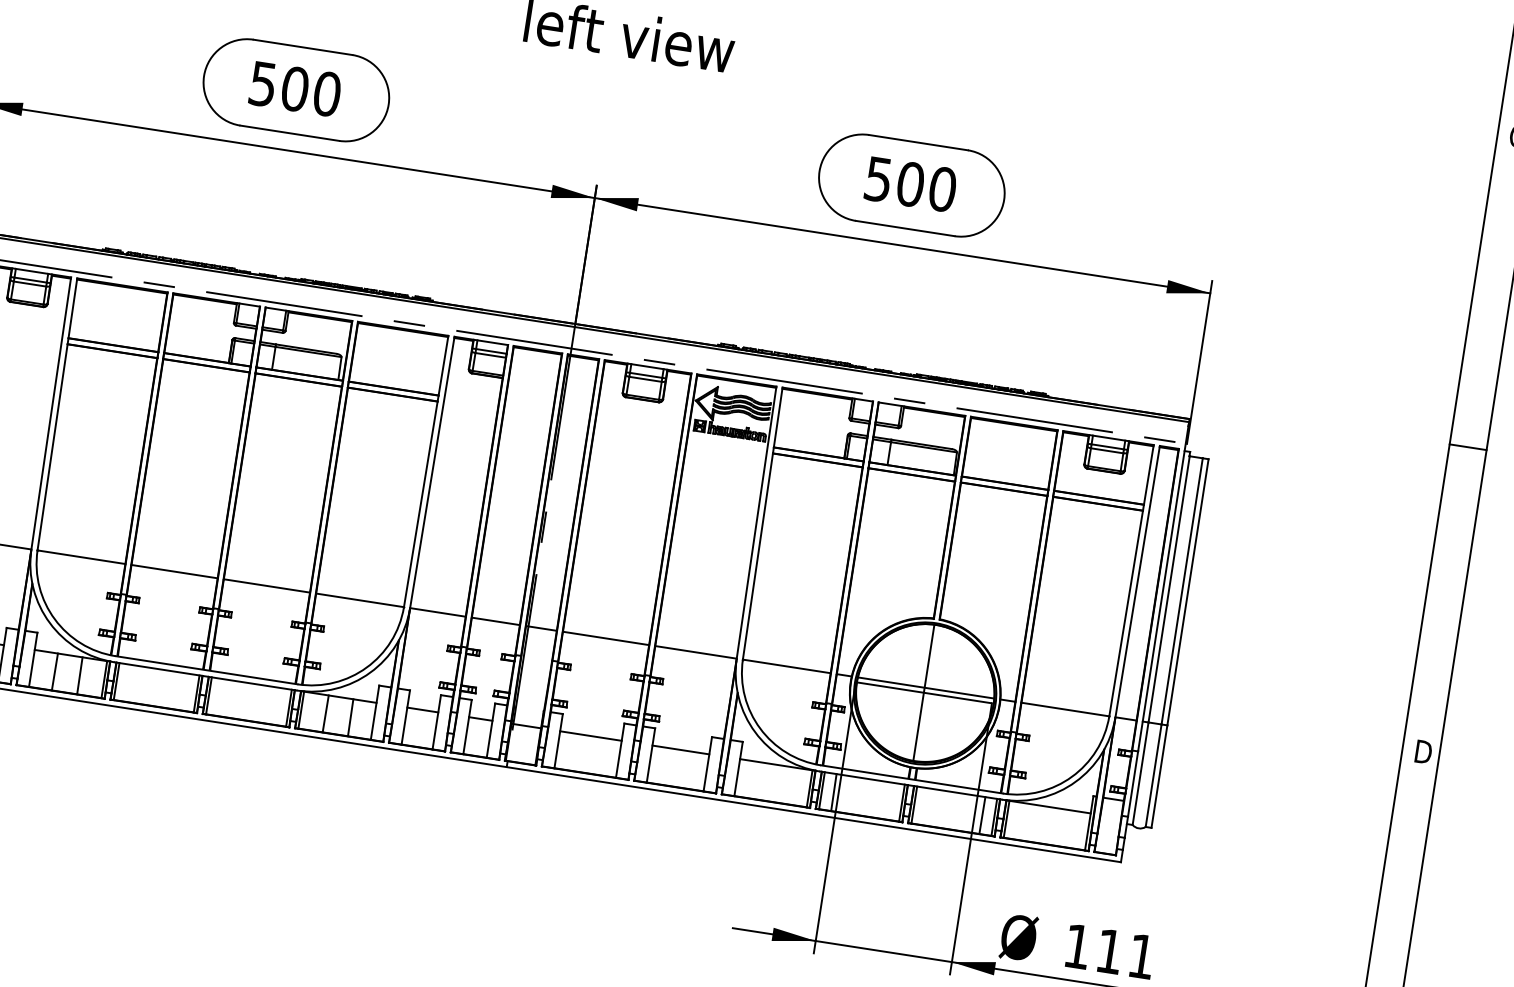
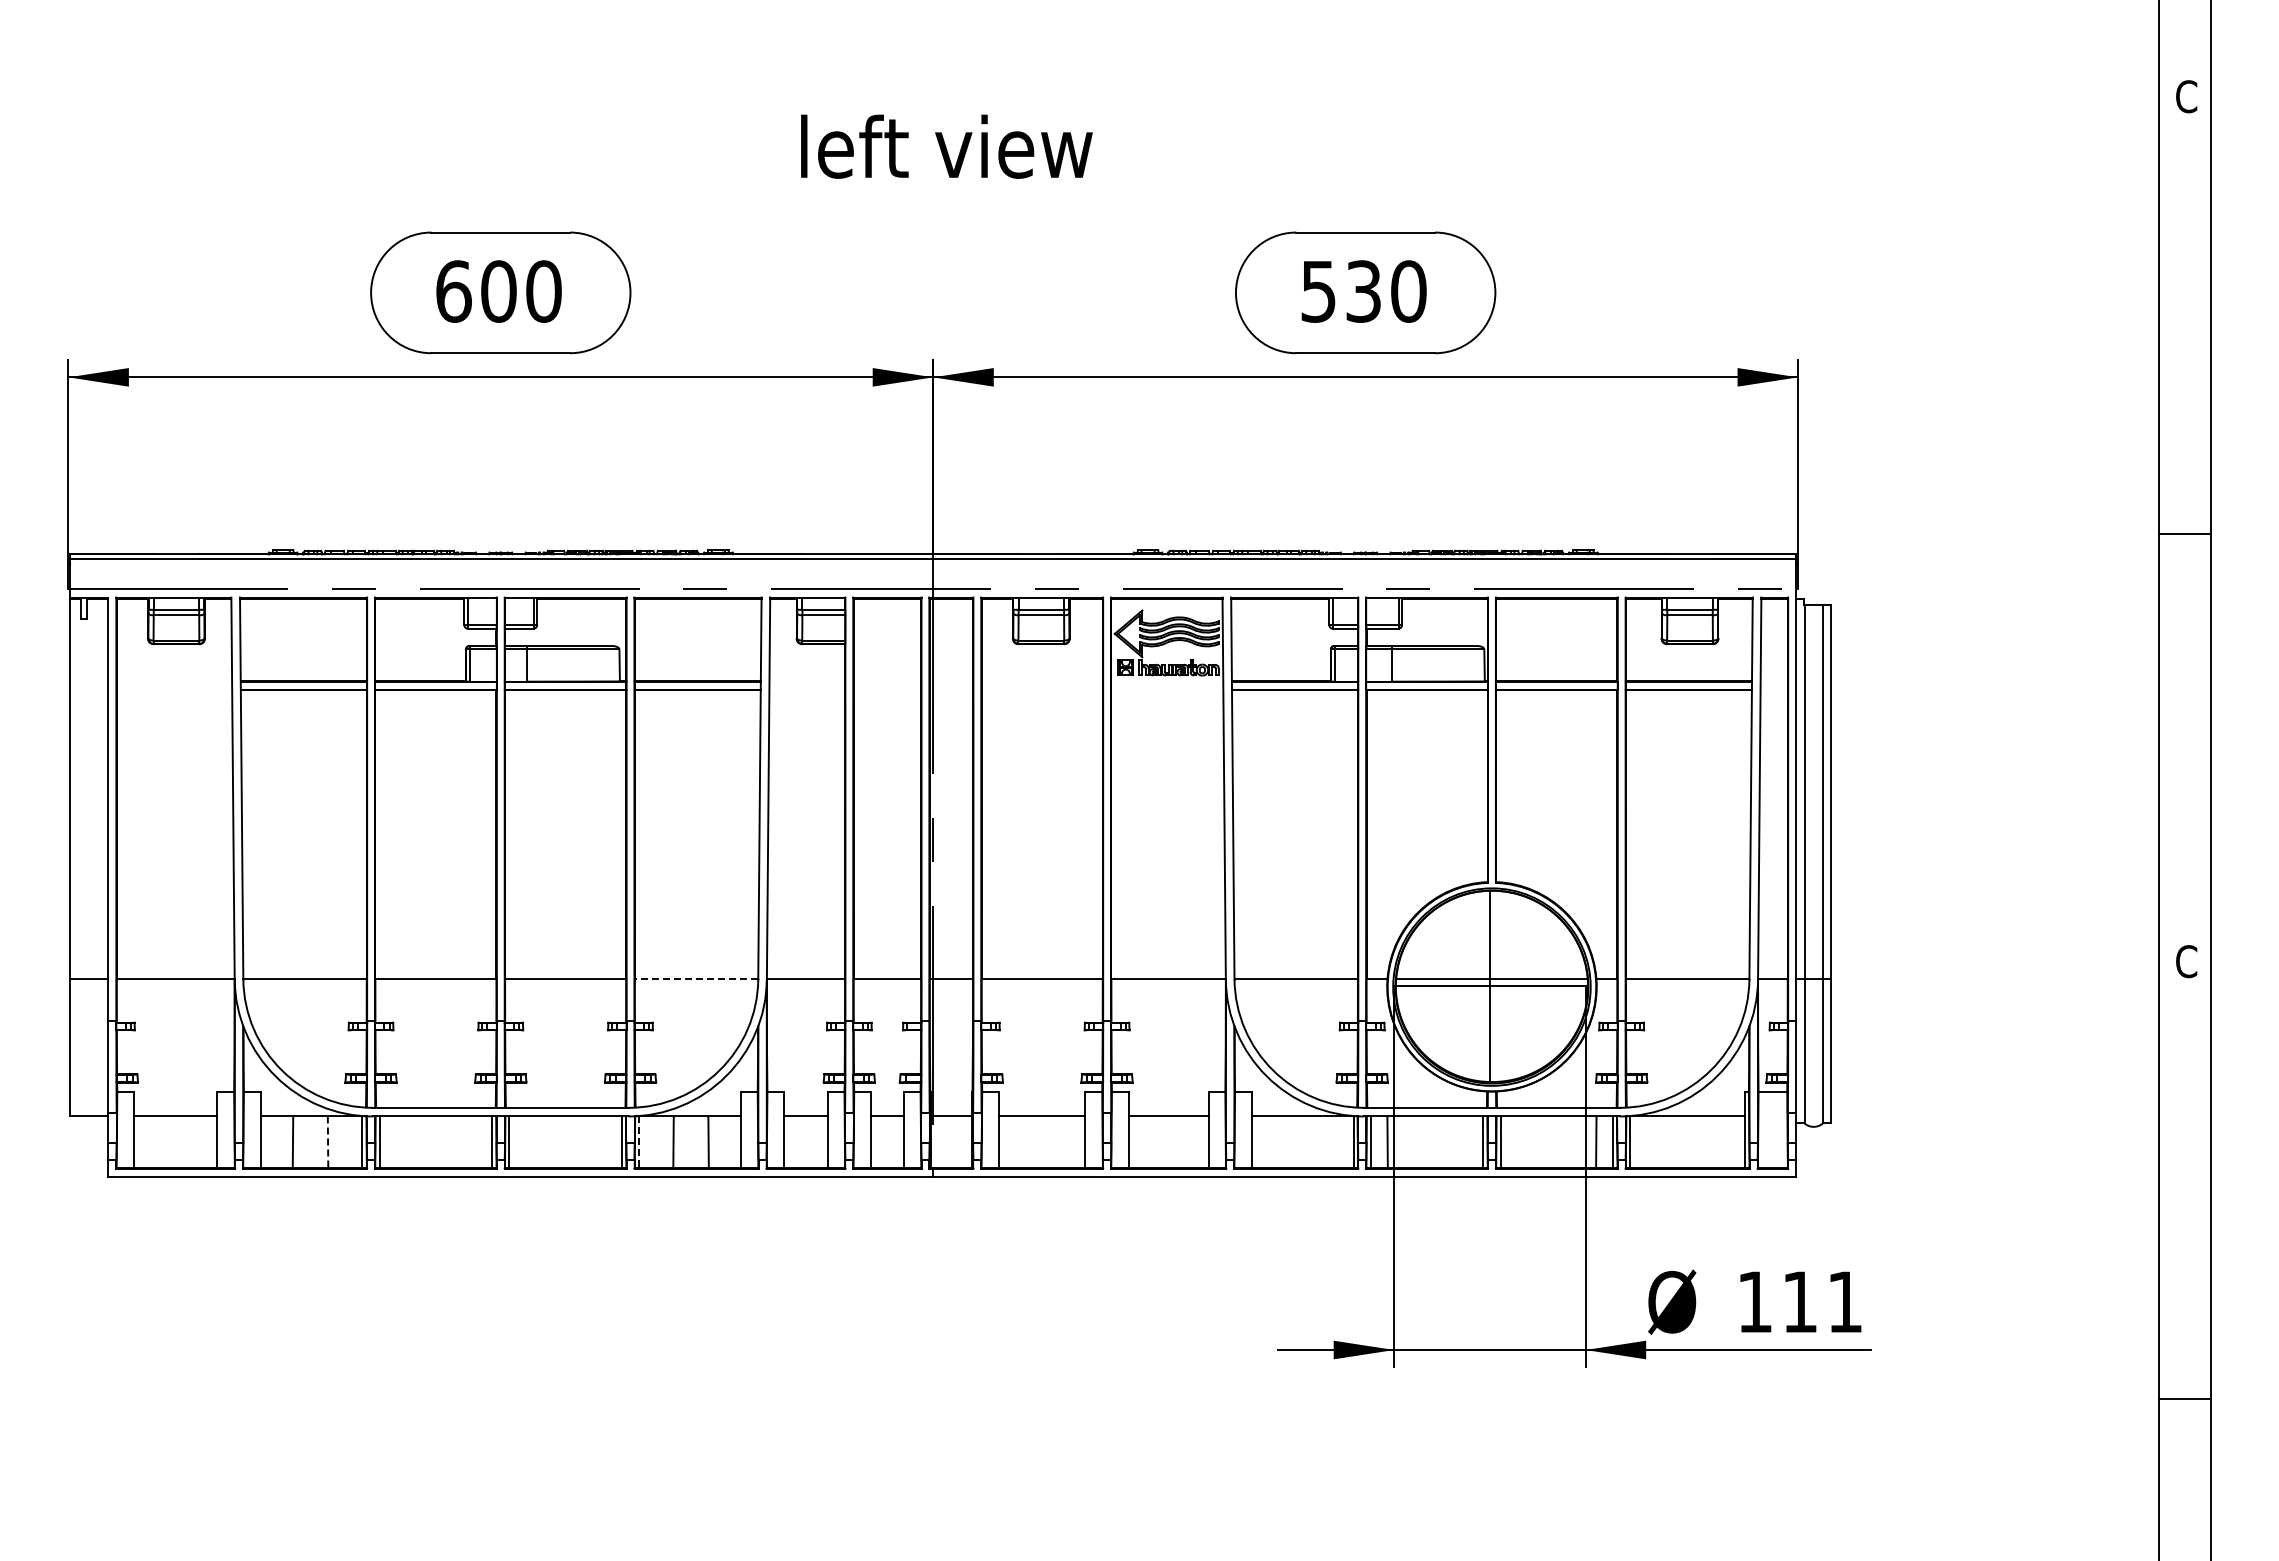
text: (262, 84) -> (453, 291), 500 -> 600
text: (910, 184) -> (1363, 291), 500 -> 530
line: (360, 600) -> (696, 979), solid -> dashed
line: (80, 675) -> (328, 1142), solid -> dashed
line: (301, 710) -> (639, 1142), solid -> dashed
text: (1423, 751) -> (2187, 961), D -> C

